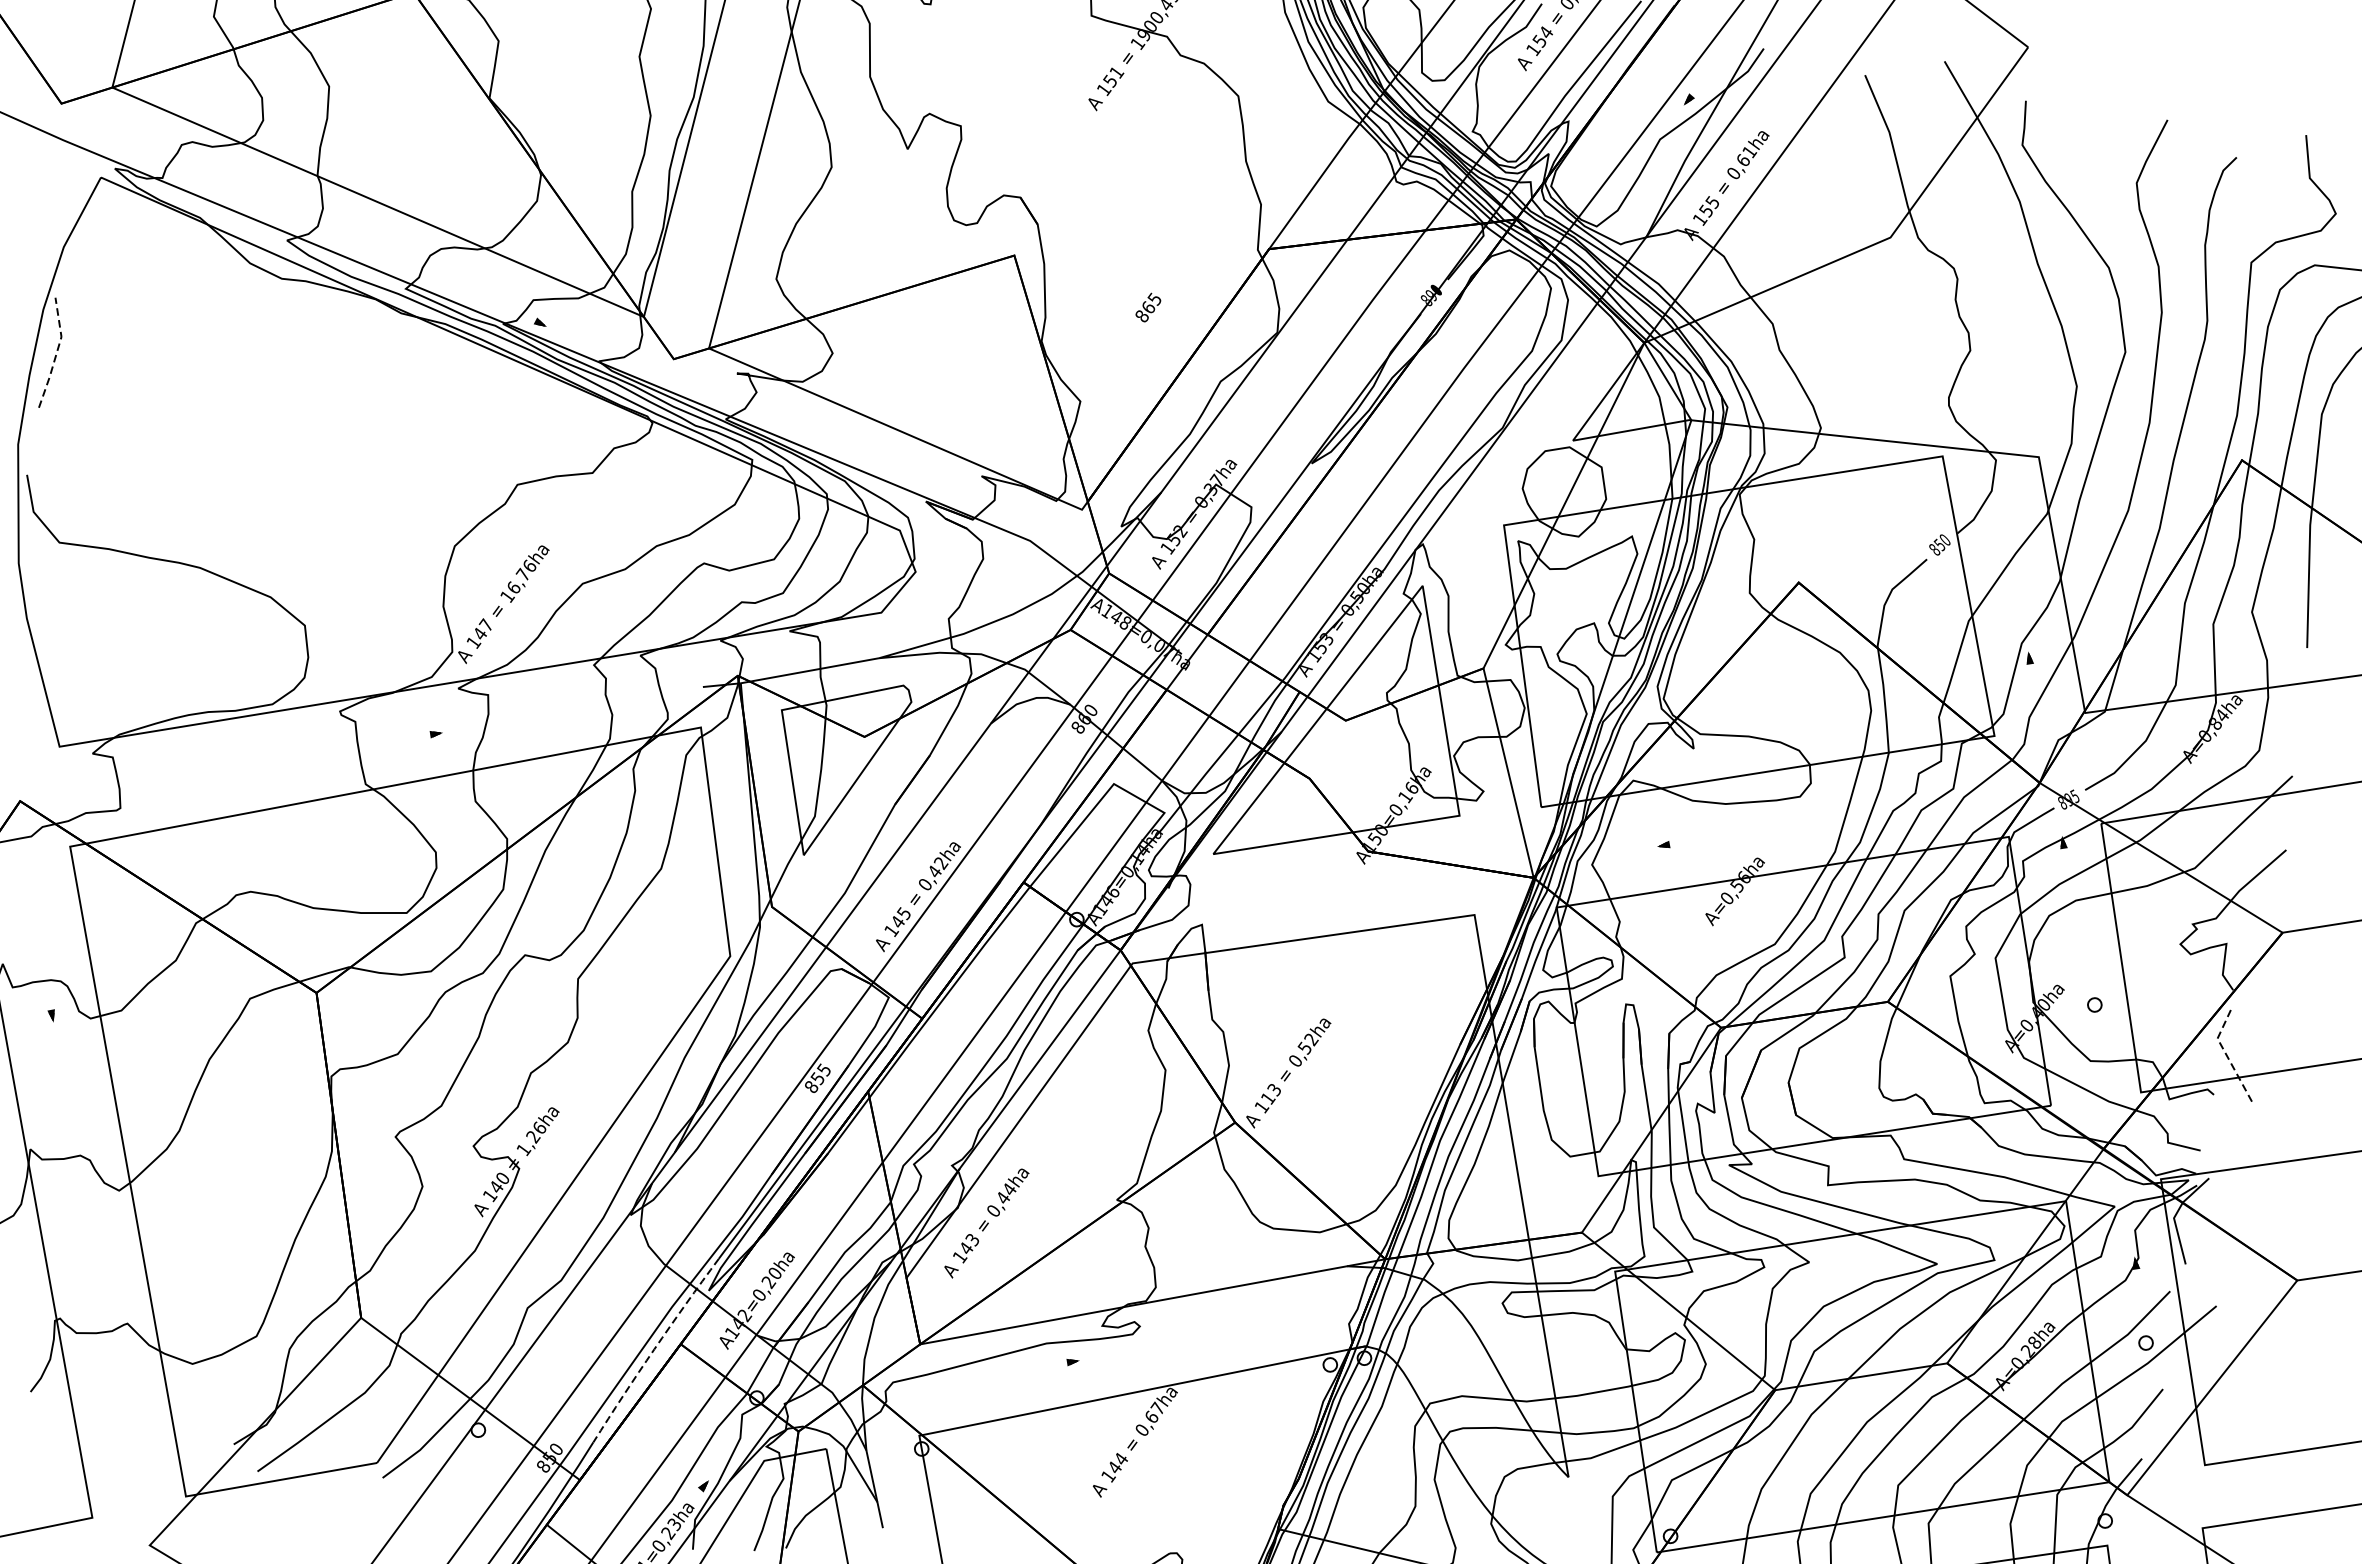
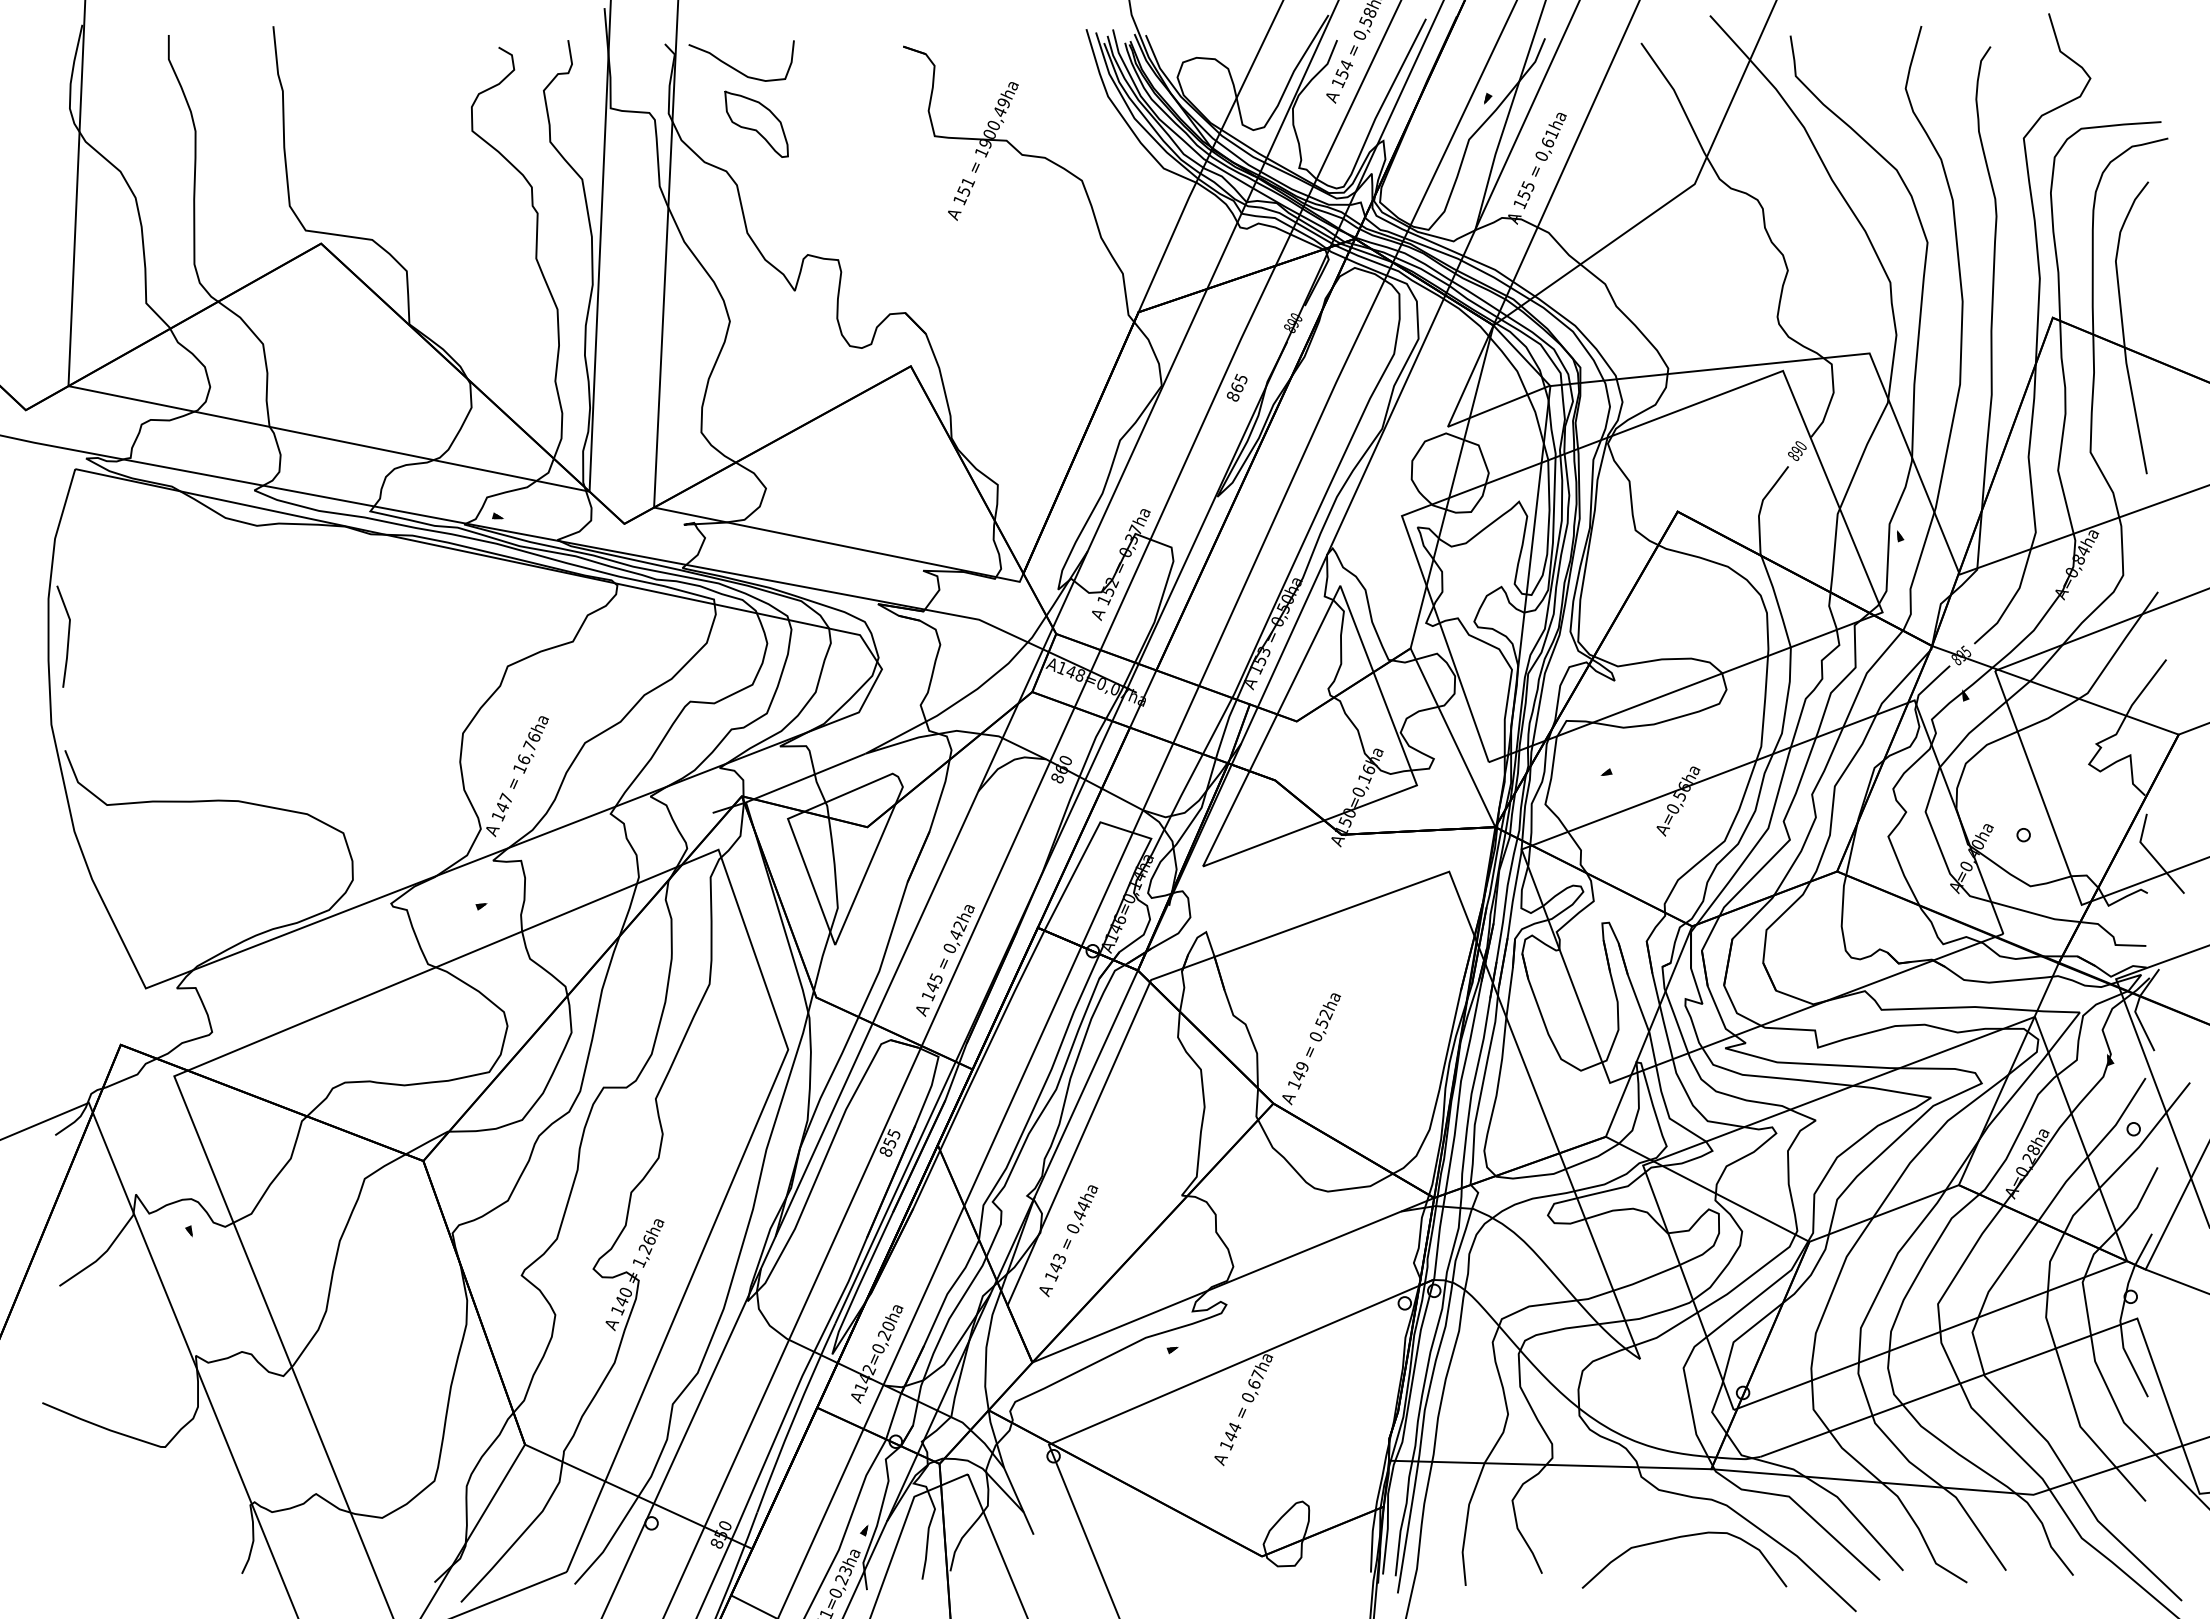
text: (1148, 307) -> (1237, 387), moved
line: (56, 353) -> (68, 635), dashed -> solid
text: (1938, 545) -> (1796, 451), 850 -> 890
line: (2227, 1056) -> (2152, 856), dashed -> solid
text: (1271, 1093) -> (1300, 1070), 113 -> 149
arc: (654, 1349) -> (794, 1417), dashed -> solid

